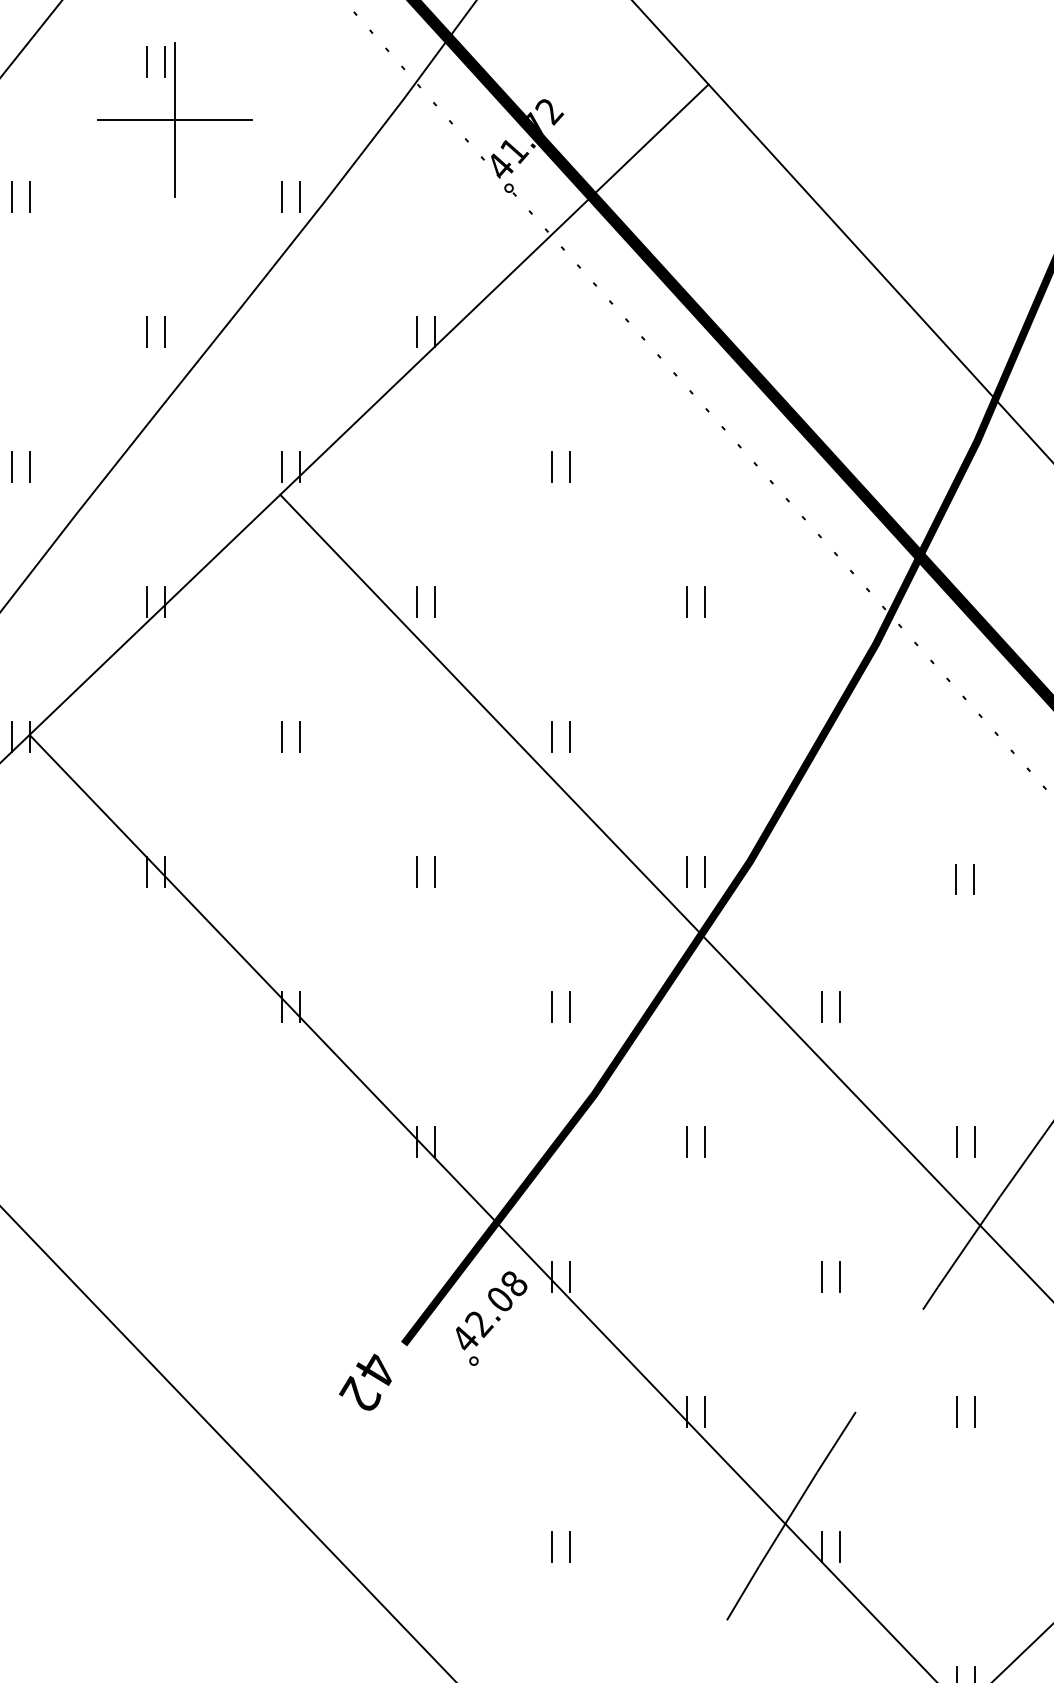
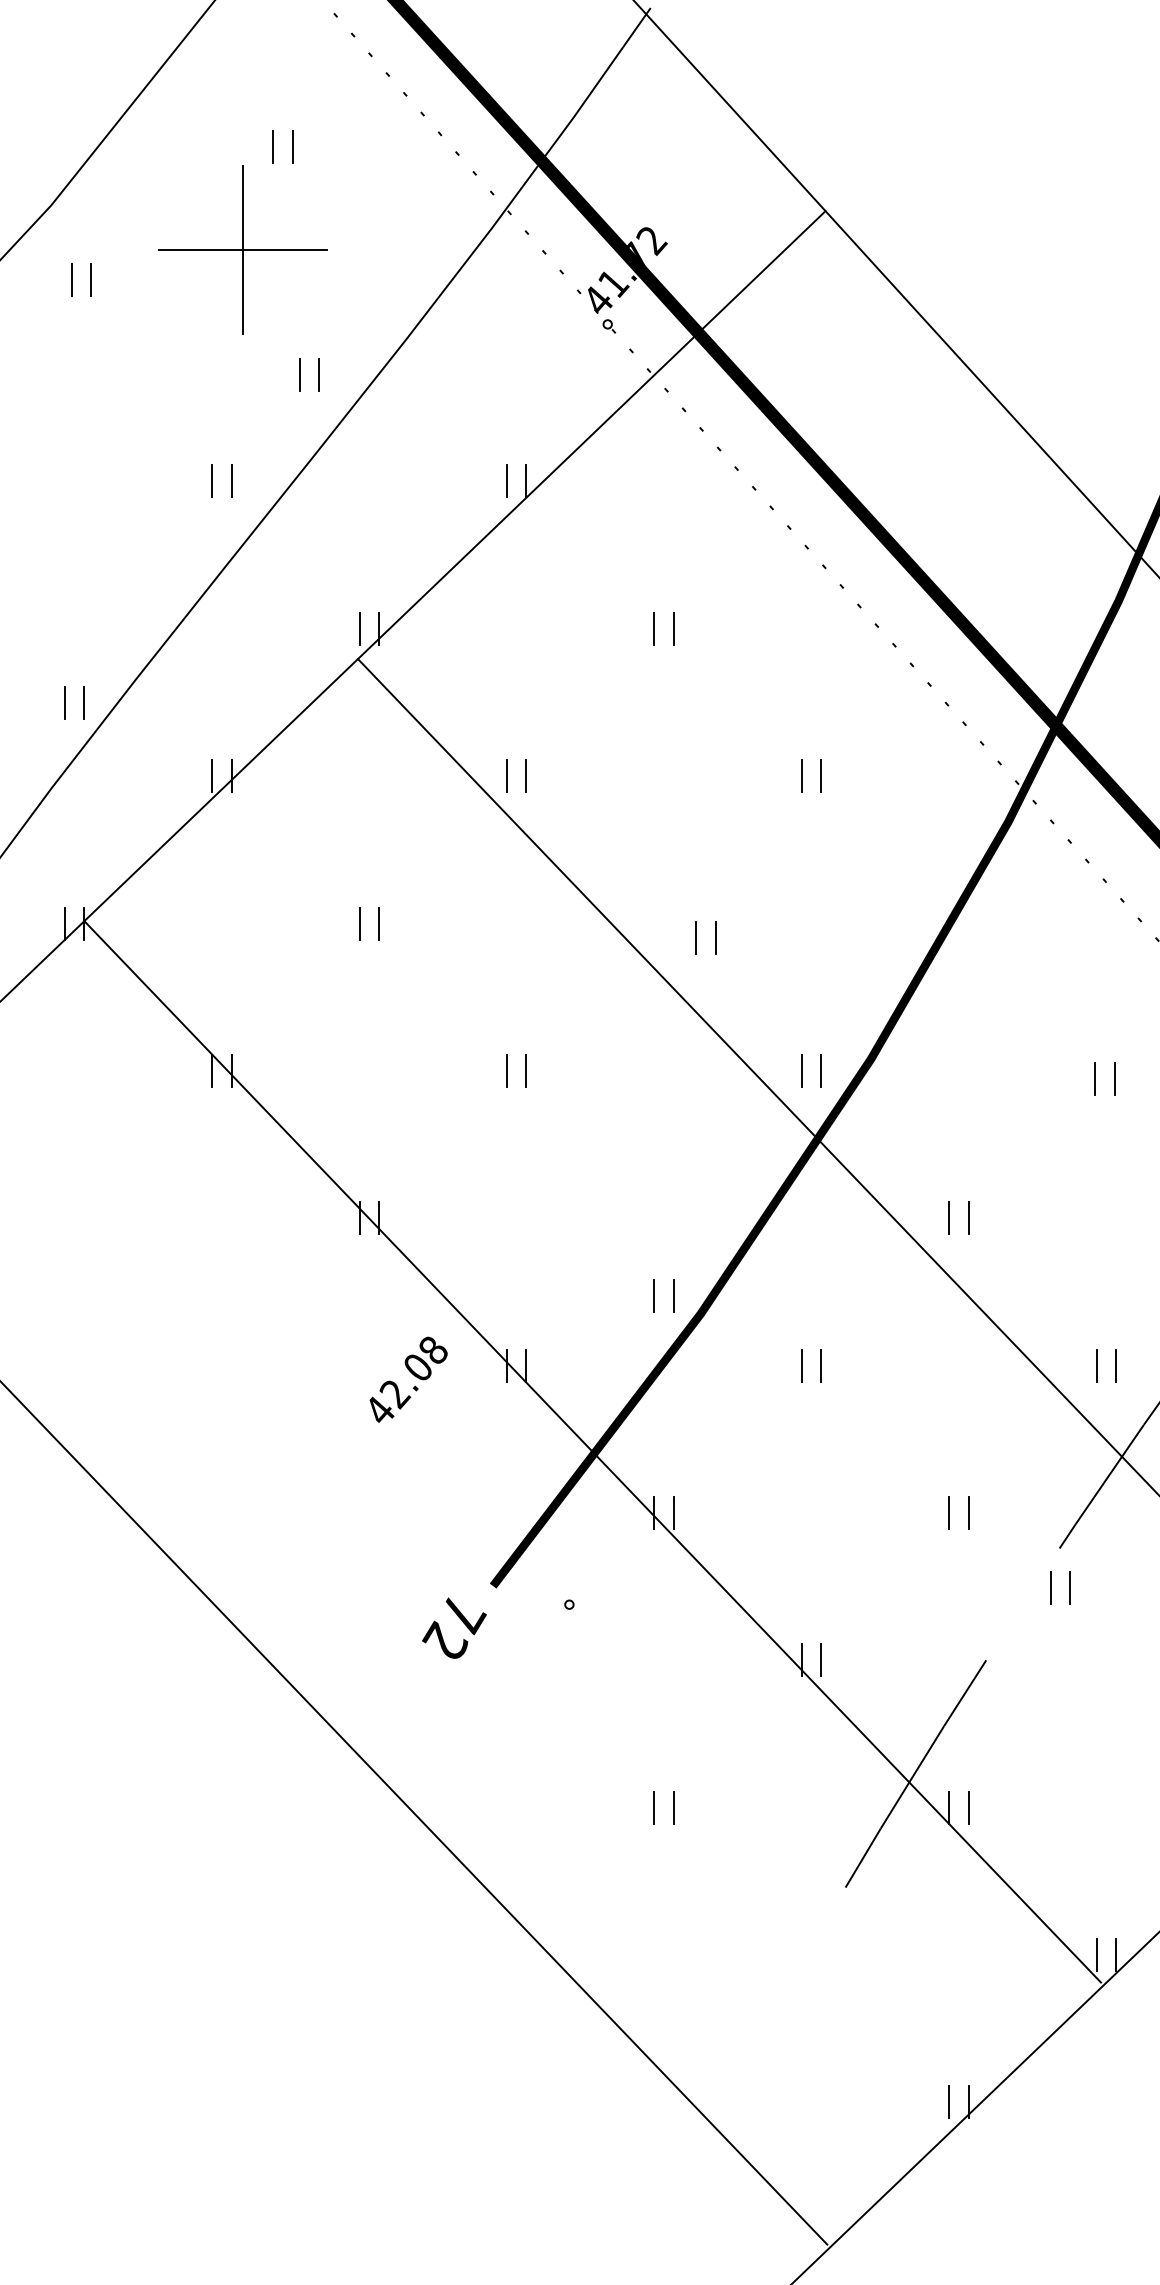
part: (146, 61) -> (273, 146), moved
part: (12, 196) -> (72, 279), moved
part: (282, 196) -> (300, 374), moved
part: (12, 466) -> (65, 702), moved
part: (551, 737) -> (696, 937), moved
part: (551, 1006) -> (654, 1295), moved
text: (491, 1310) -> (408, 1379), moved
text: (376, 1371) -> (463, 1615), 42 -> 72
part: (957, 1411) -> (1051, 1587), moved

